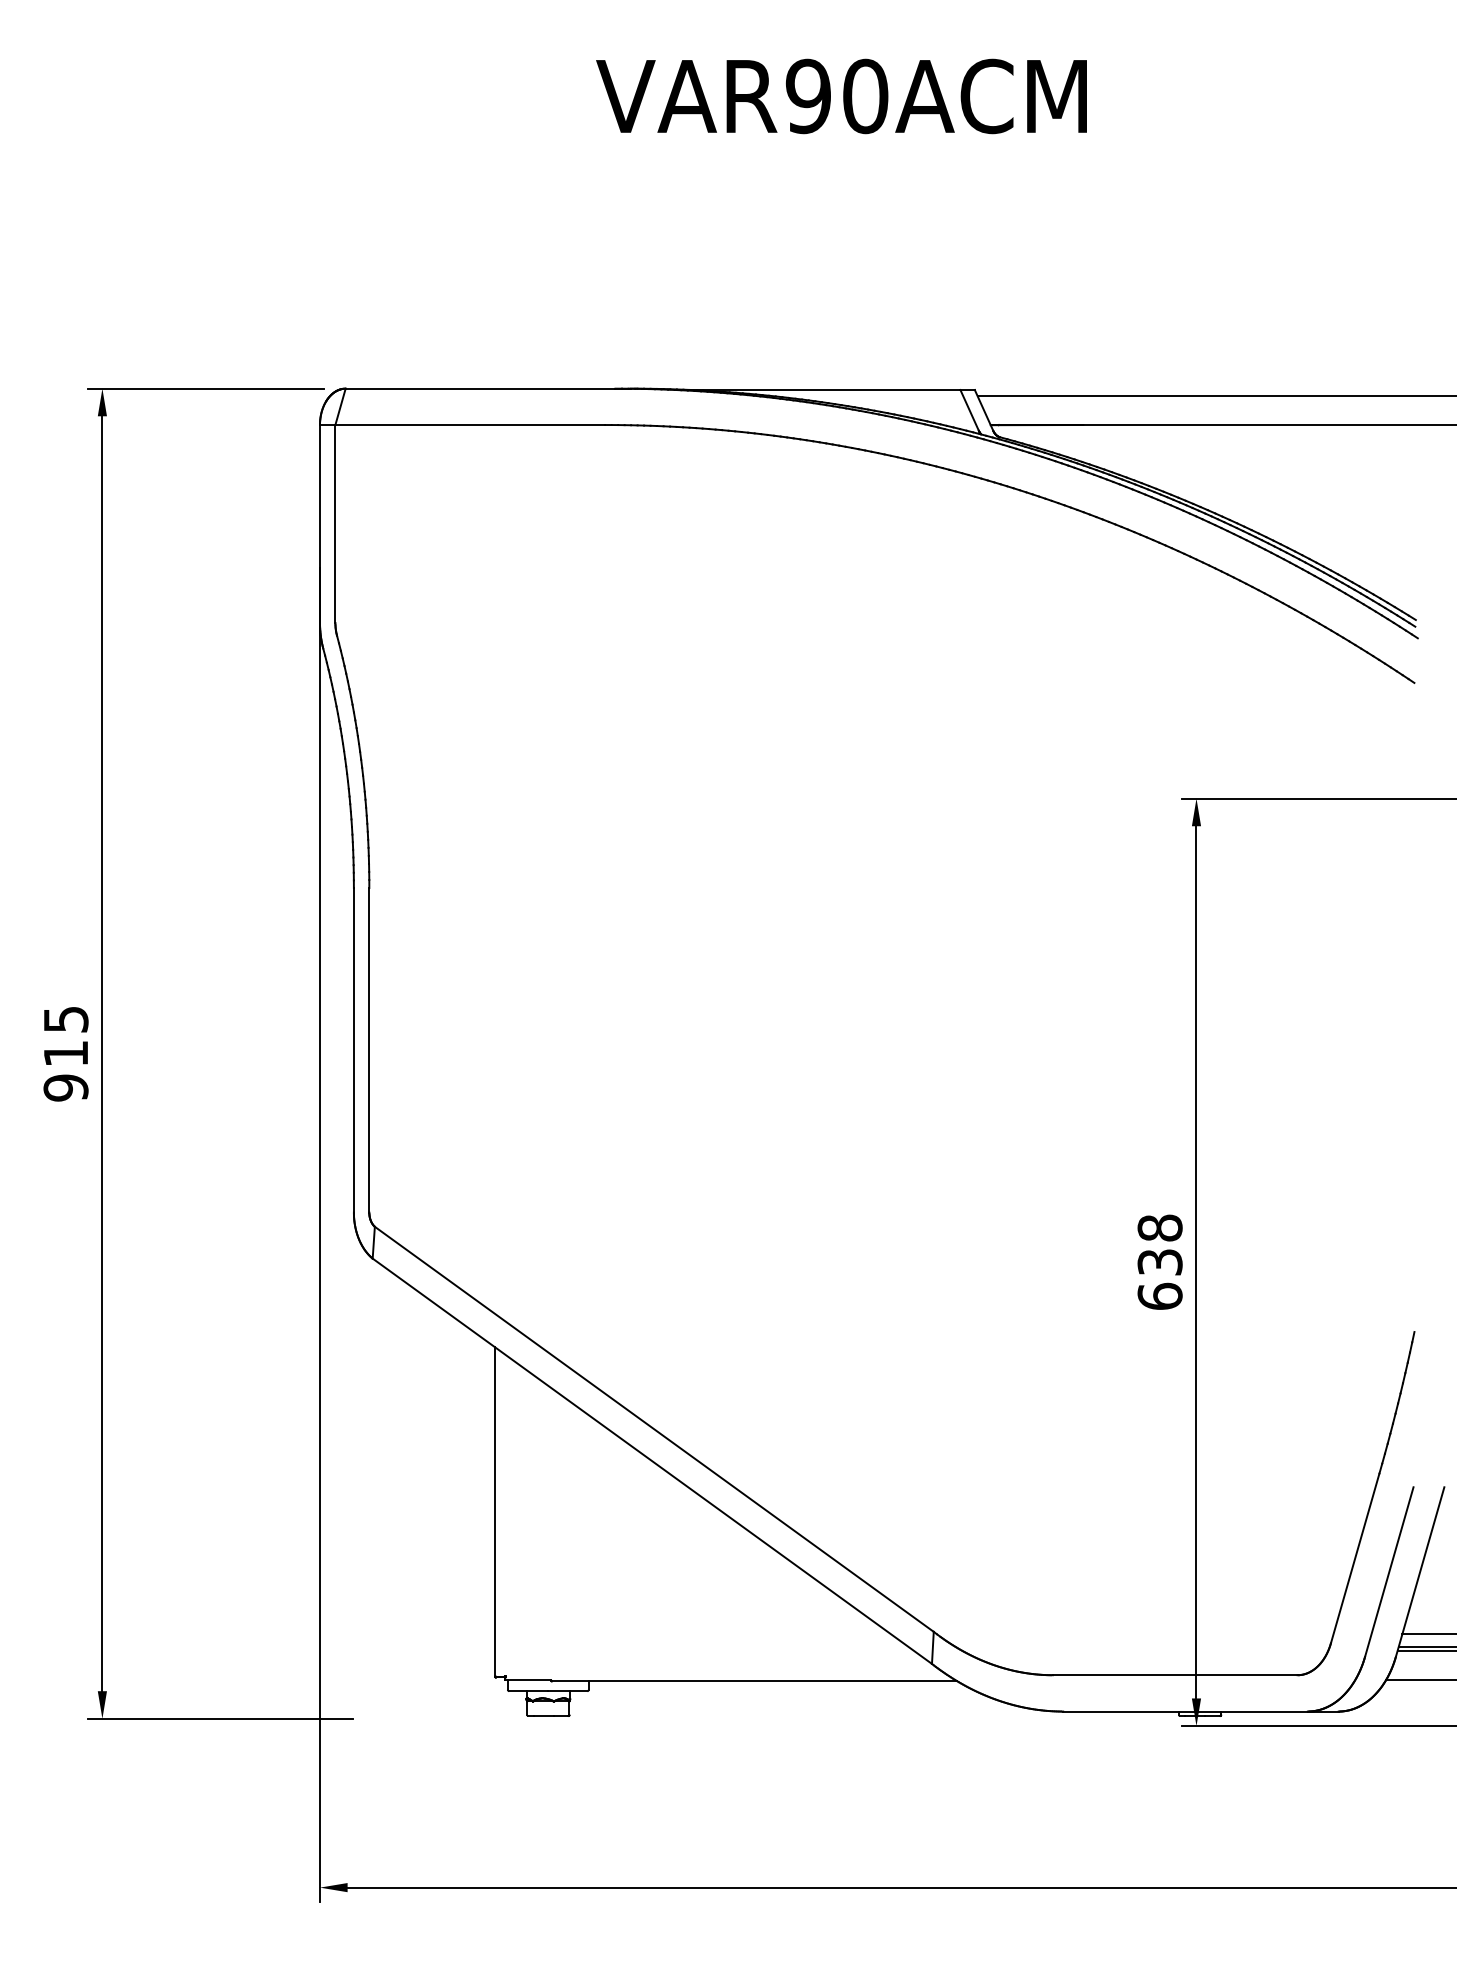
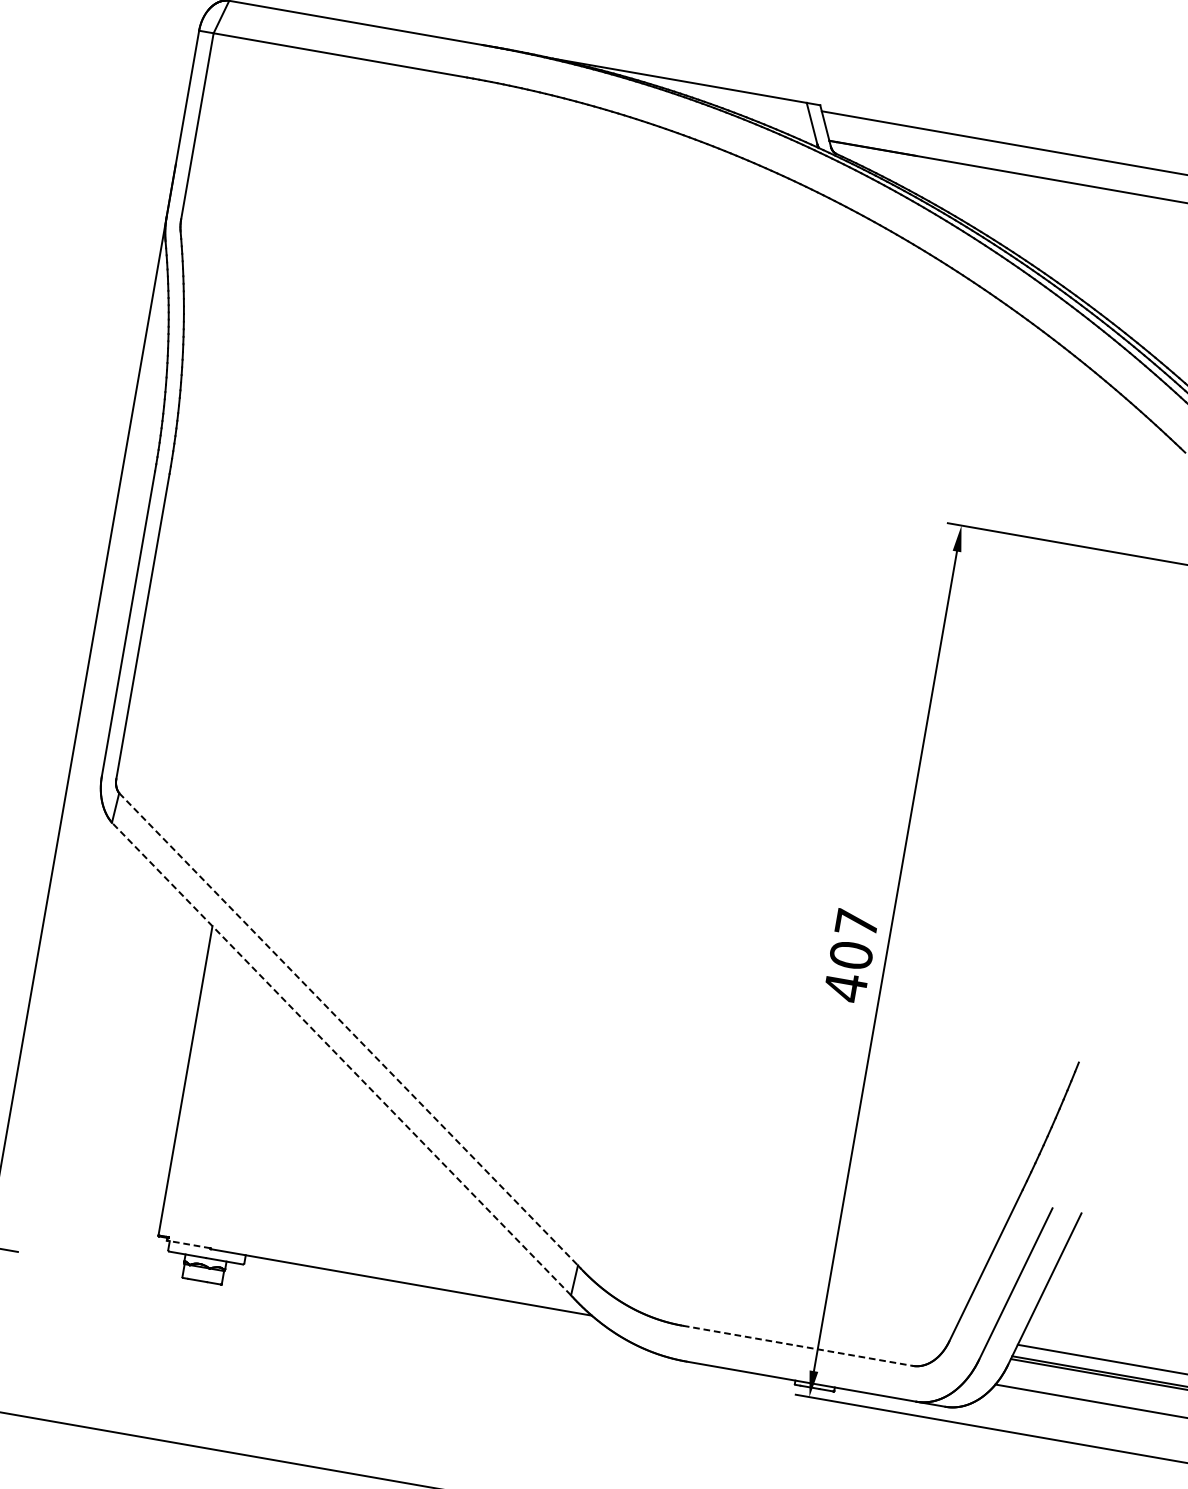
text: (1159, 1262) -> (850, 955), 638 -> 407
line: (654, 1429) -> (348, 1029), solid -> dashed
line: (651, 1460) -> (340, 1058), solid -> dashed
line: (1175, 1675) -> (797, 1346), solid -> dashed
line: (527, 1680) -> (188, 1244), solid -> dashed

